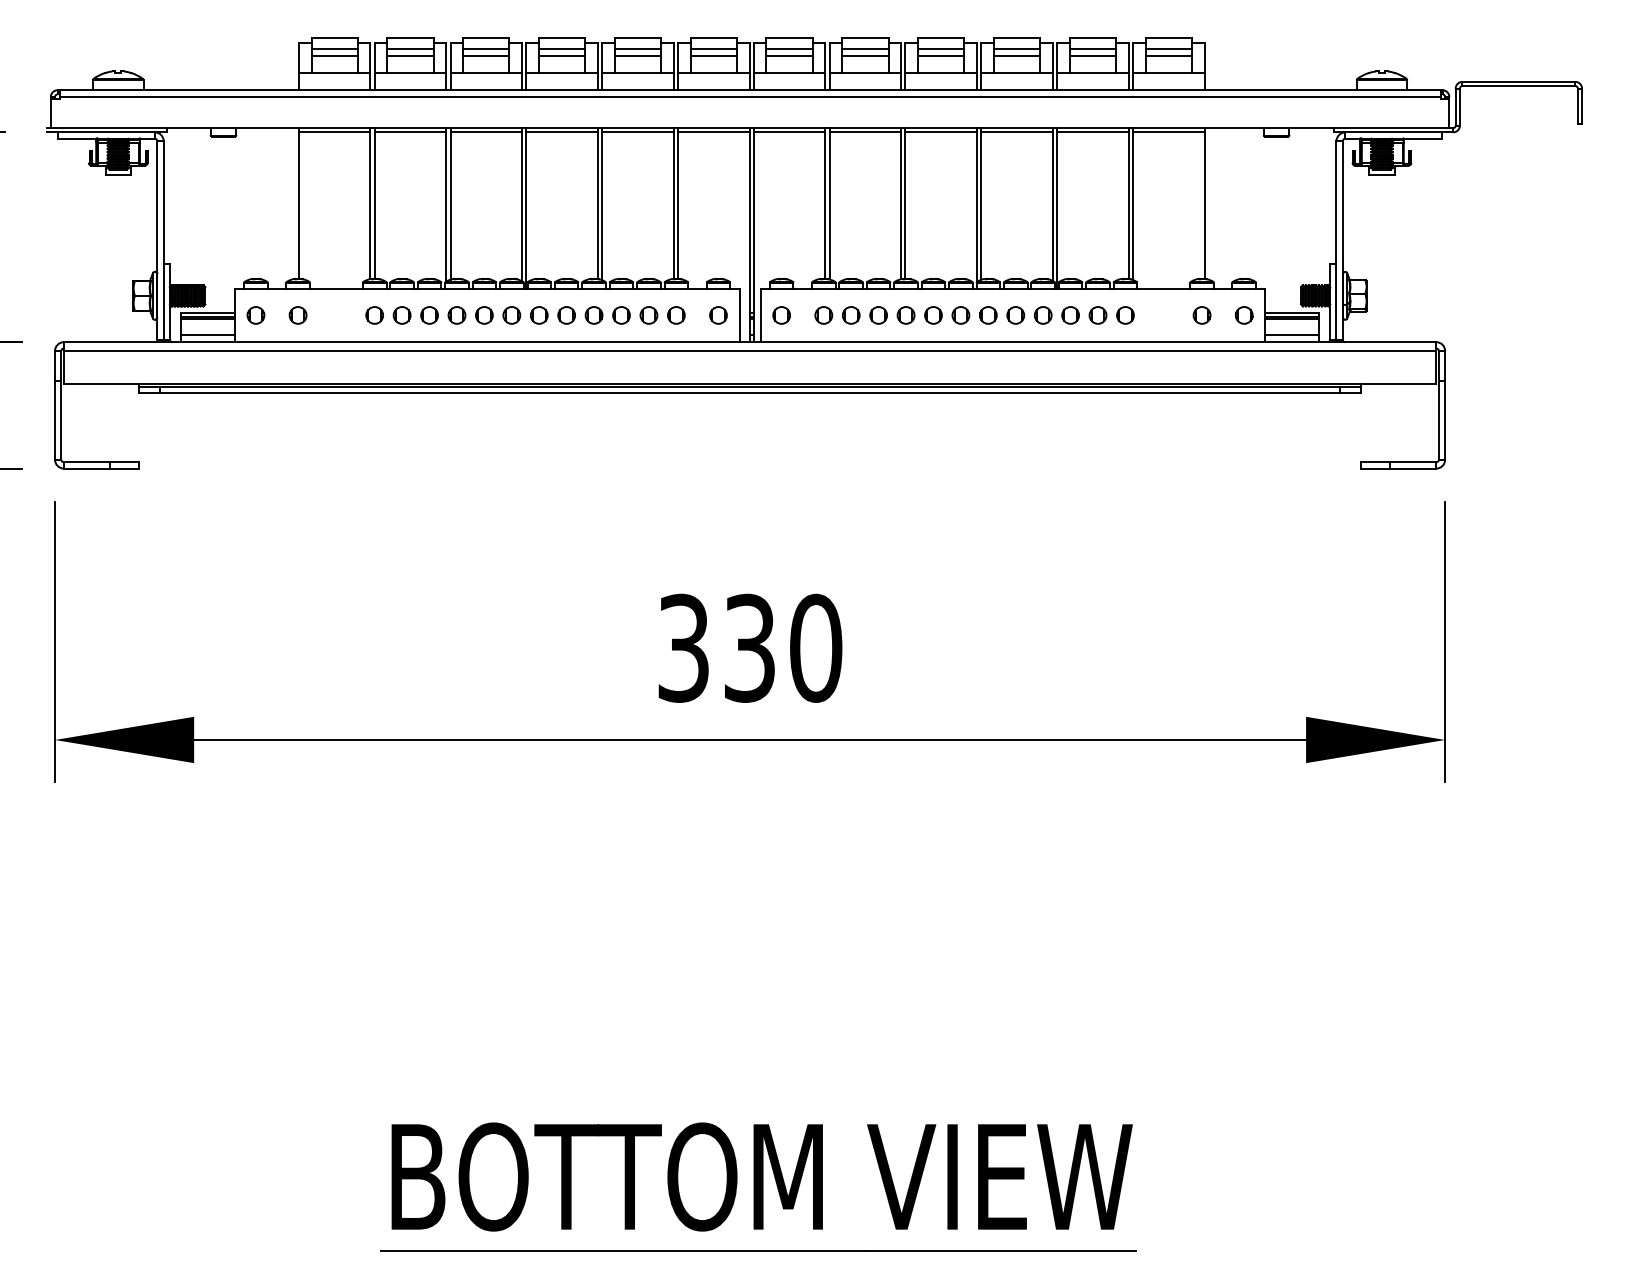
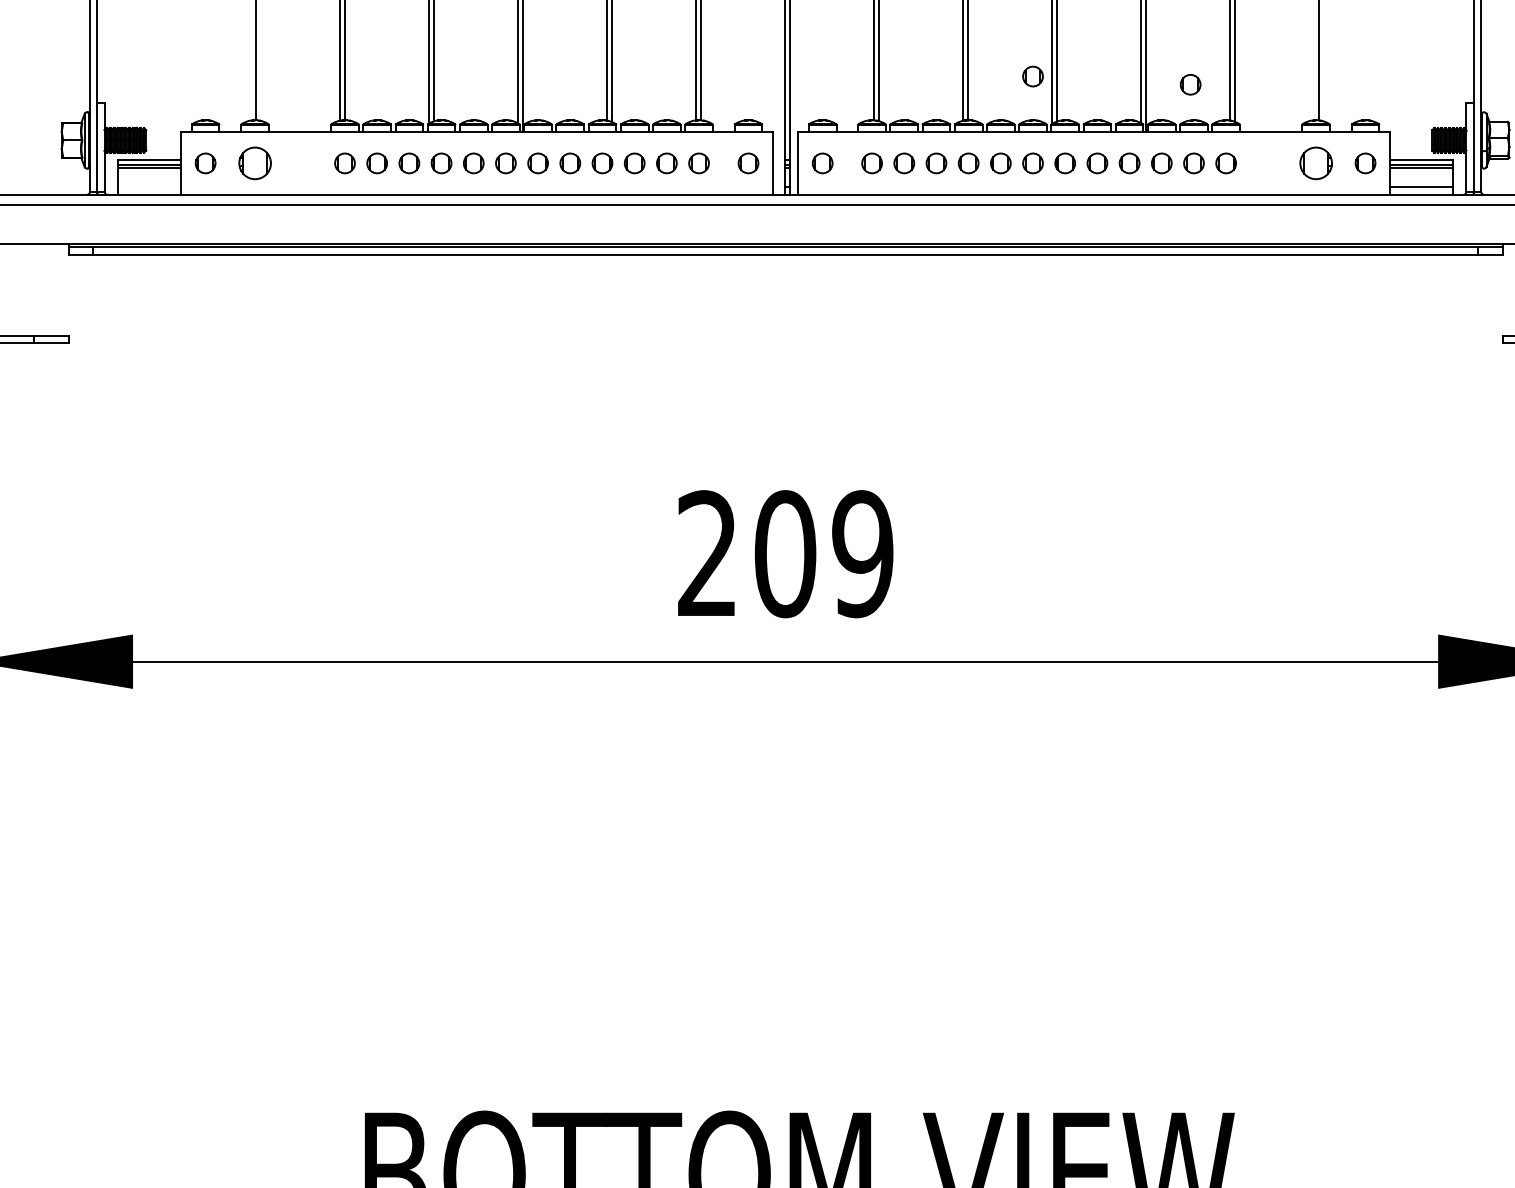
part: (960, 241) -> (1032, 76), added
part: (1094, 248) -> (1189, 84), added
part: (297, 315) -> (254, 163), size x1.6
part: (1201, 315) -> (1315, 163), size x1.6
line: (207, 335) -> (148, 186), removed
text: (750, 647) -> (786, 553), 330 -> 209

